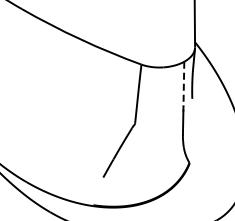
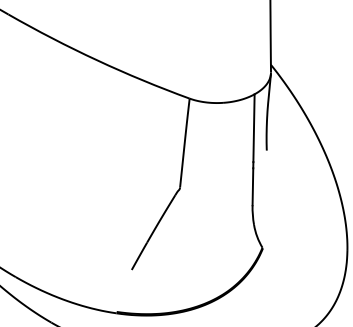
line: (183, 84) -> (253, 128), dashed -> solid

